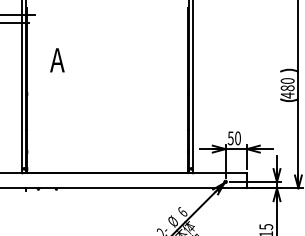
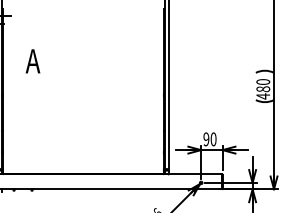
text: (230, 138) -> (206, 139), 50 -> 90

